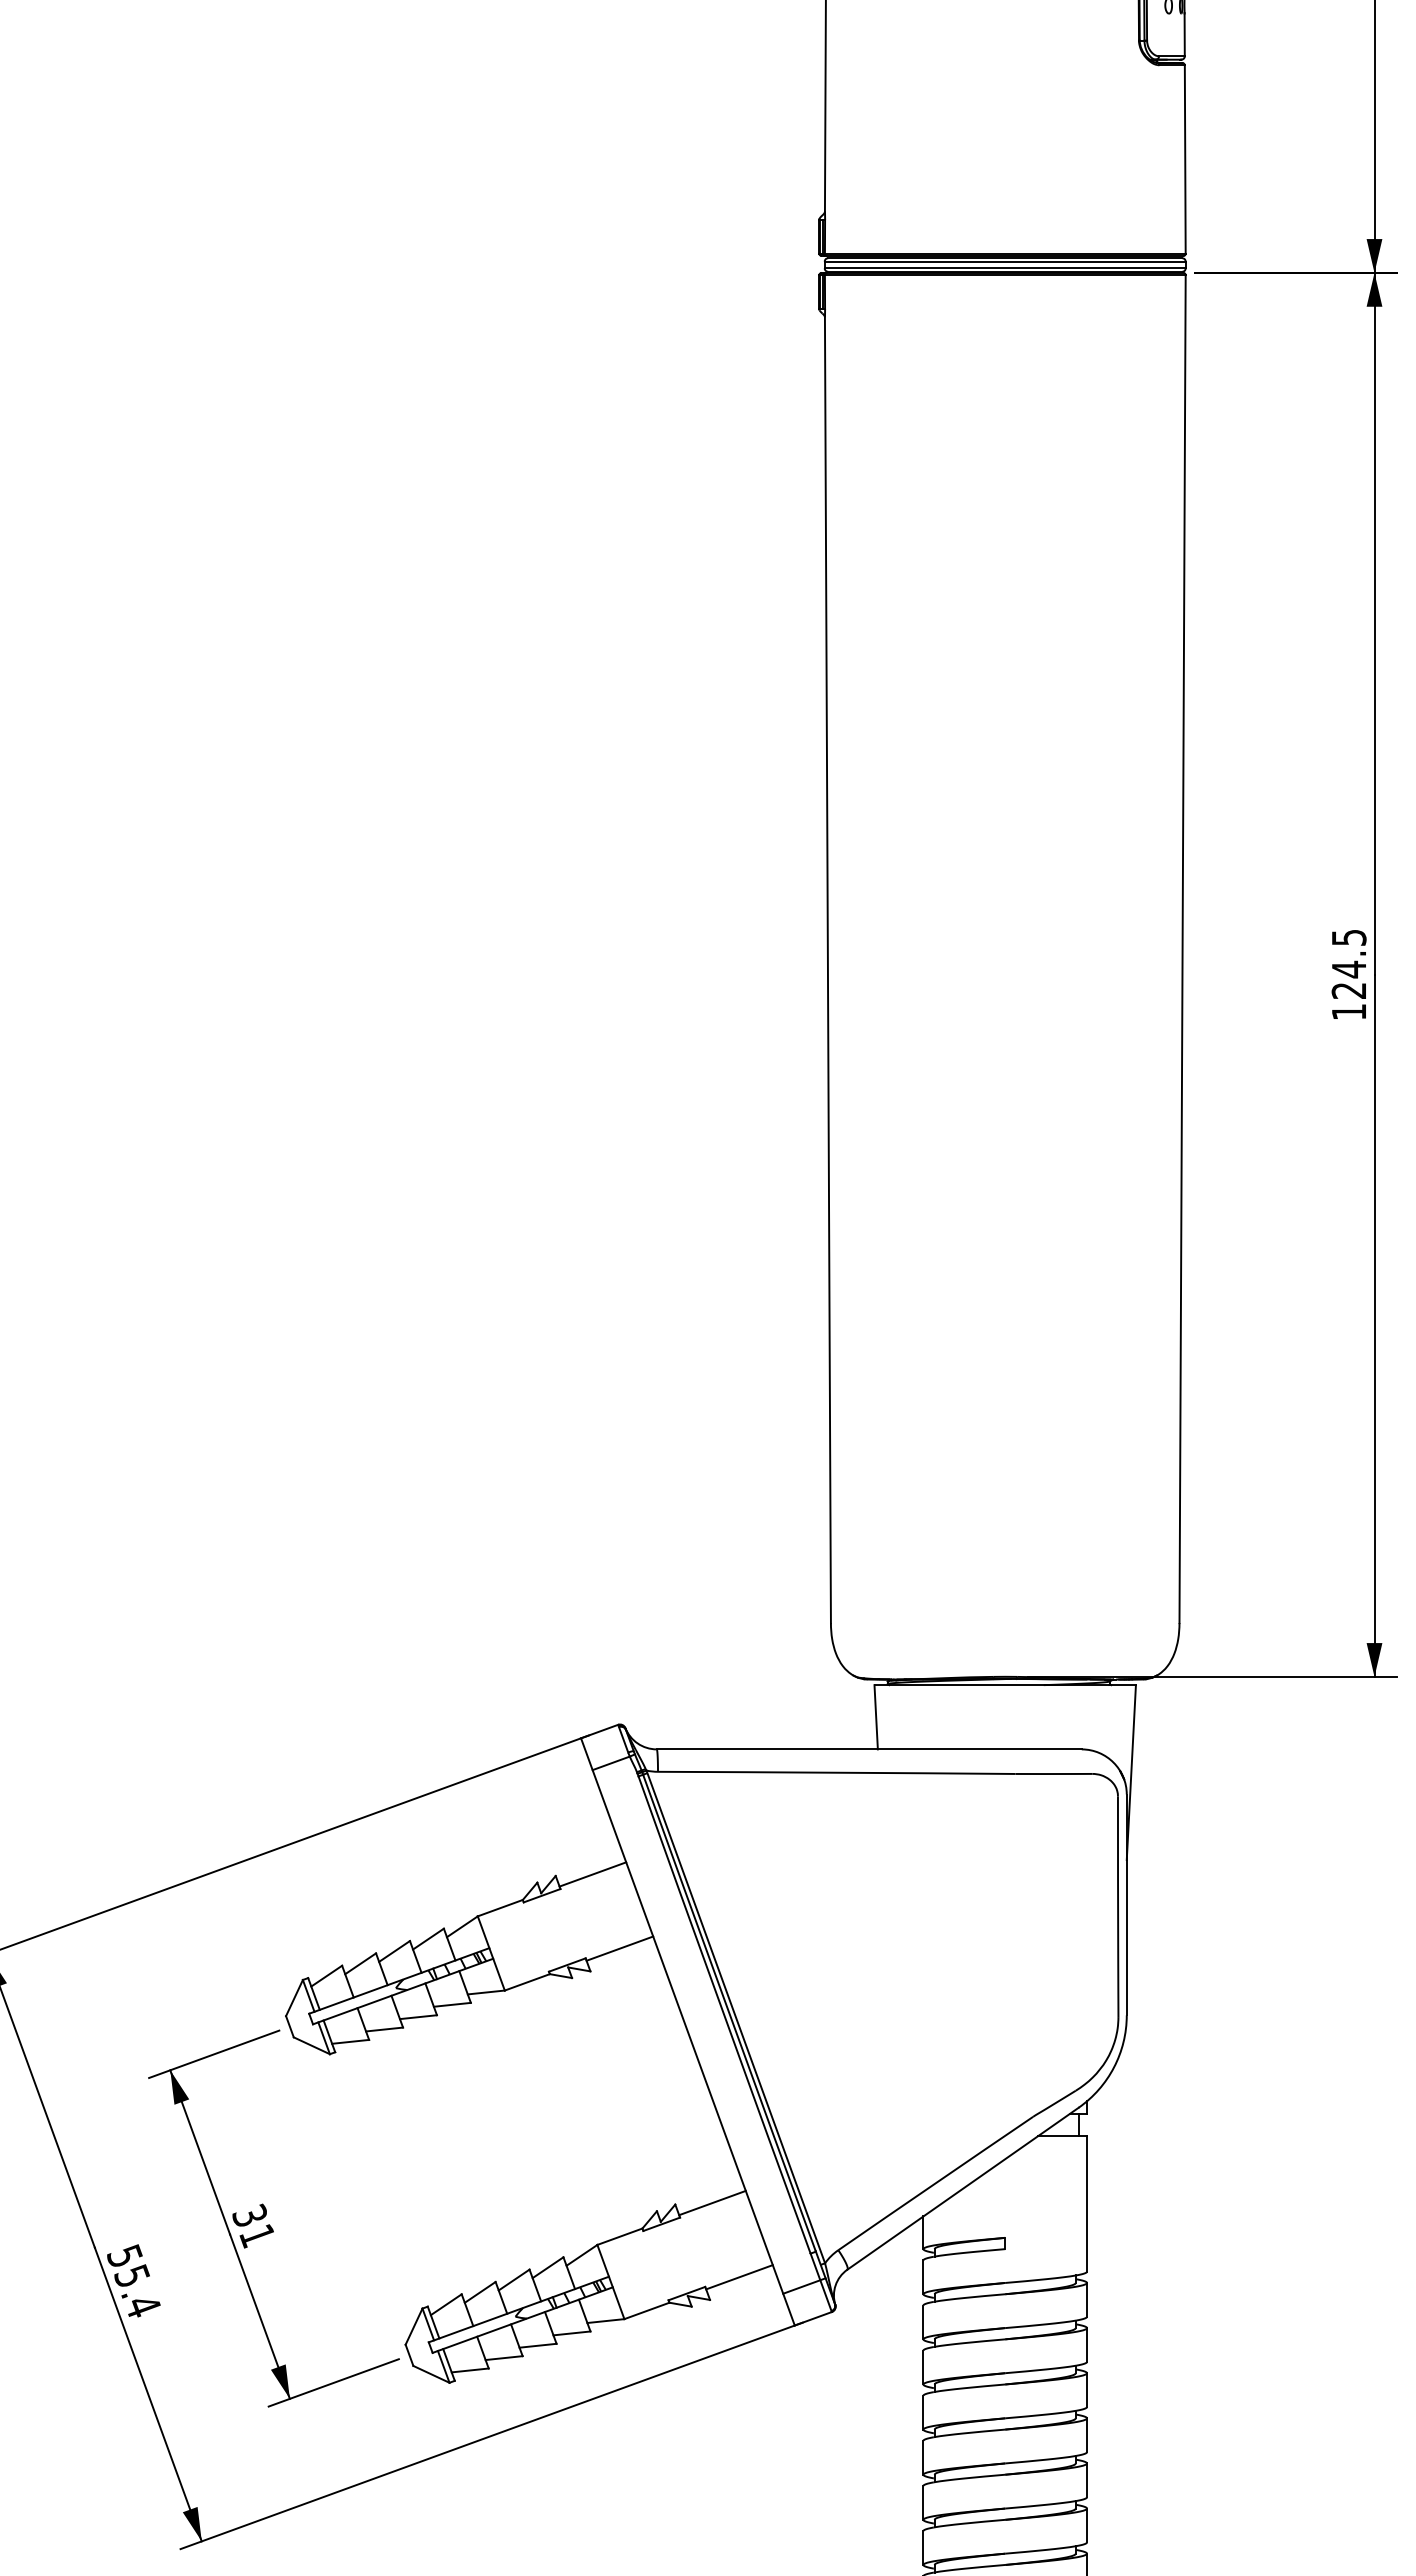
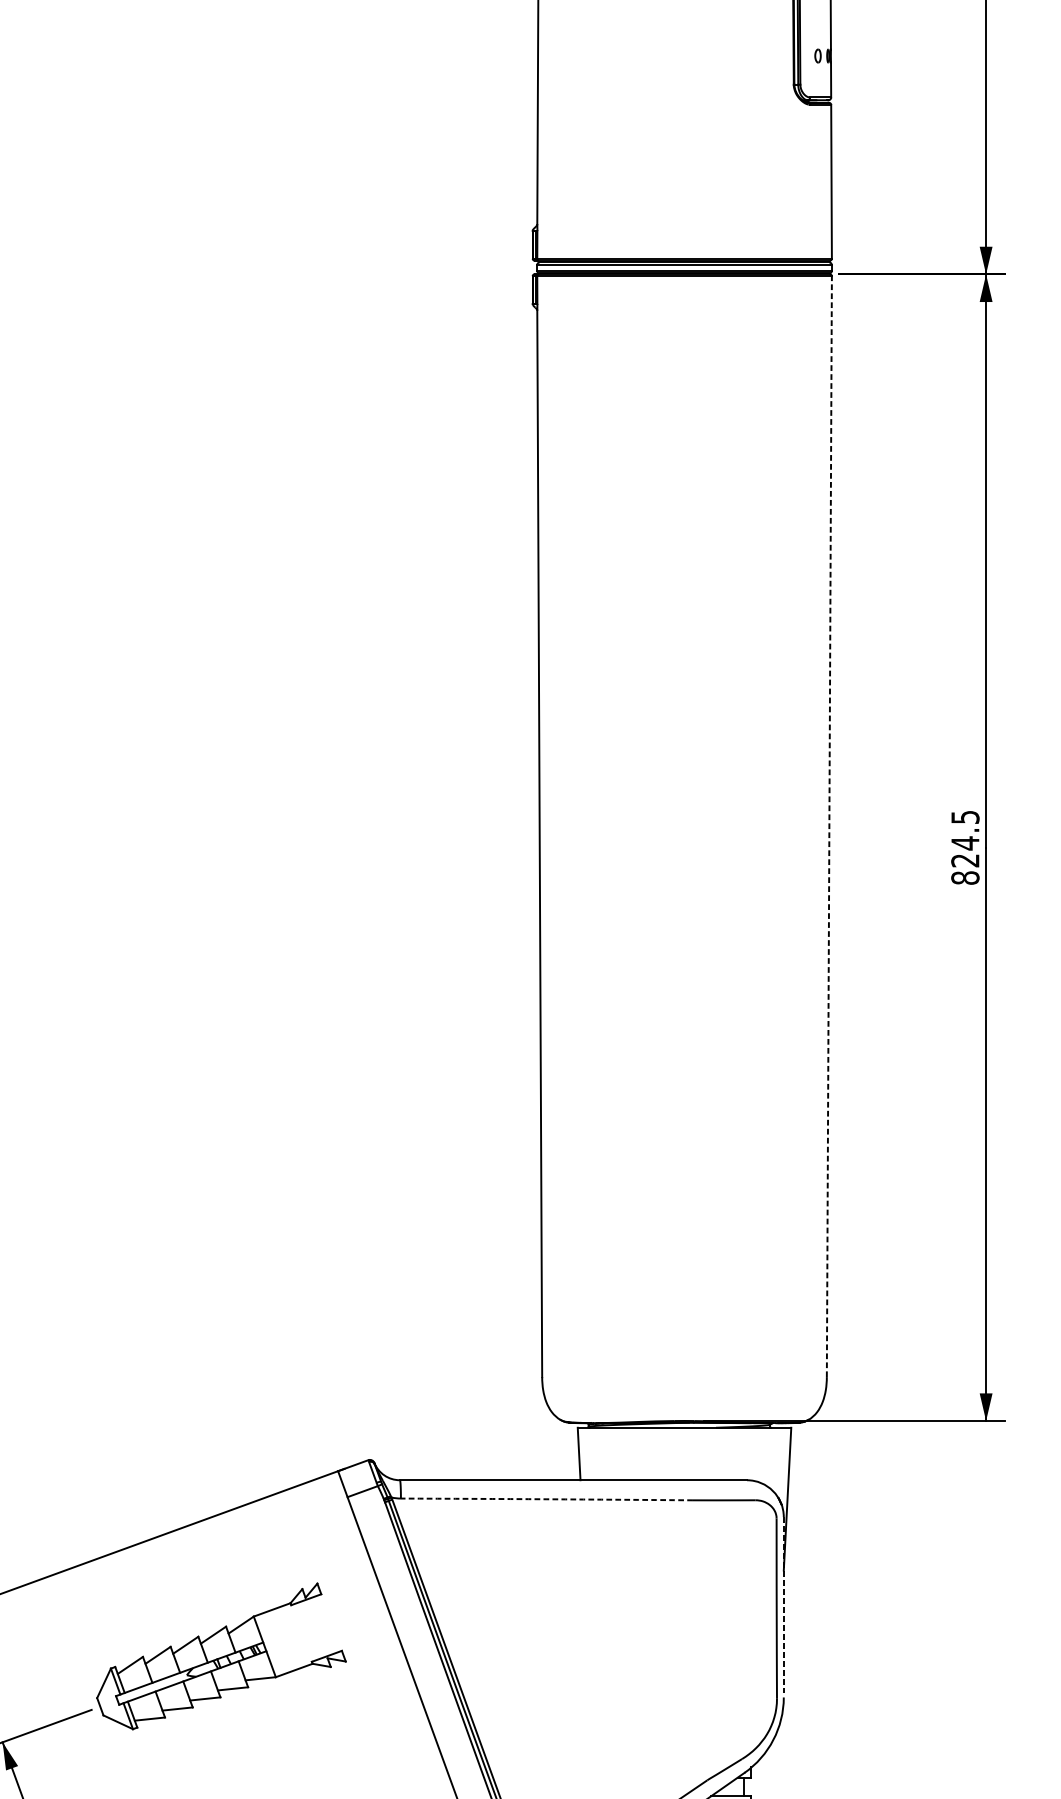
line: (1182, 949) -> (829, 826), solid -> dashed
text: (1348, 1011) -> (964, 877), 124.5 -> 824.5
arc: (836, 1772) -> (546, 1499), solid -> dashed
line: (592, 1874) -> (347, 1582), removed
line: (1126, 1905) -> (783, 1607), solid -> dashed
line: (619, 1948) -> (369, 1642), removed

